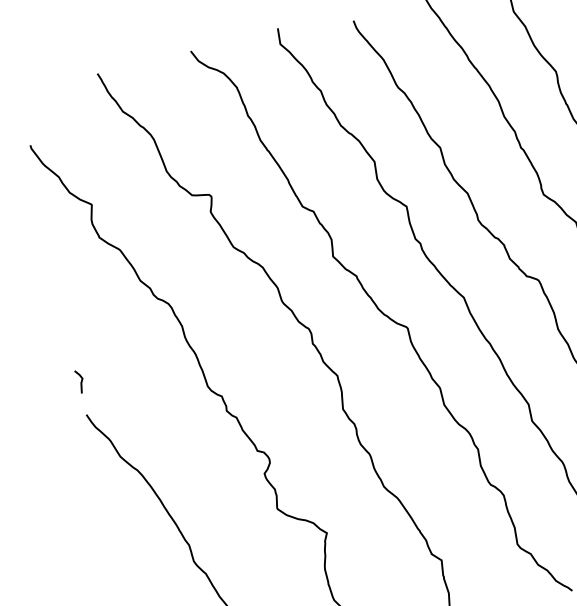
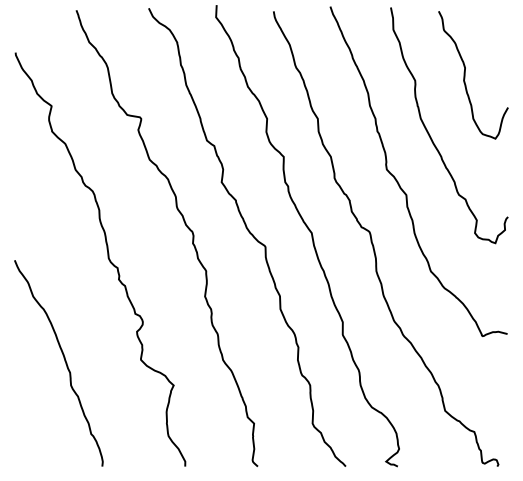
line: (80, 381) -> (15, 234), removed

